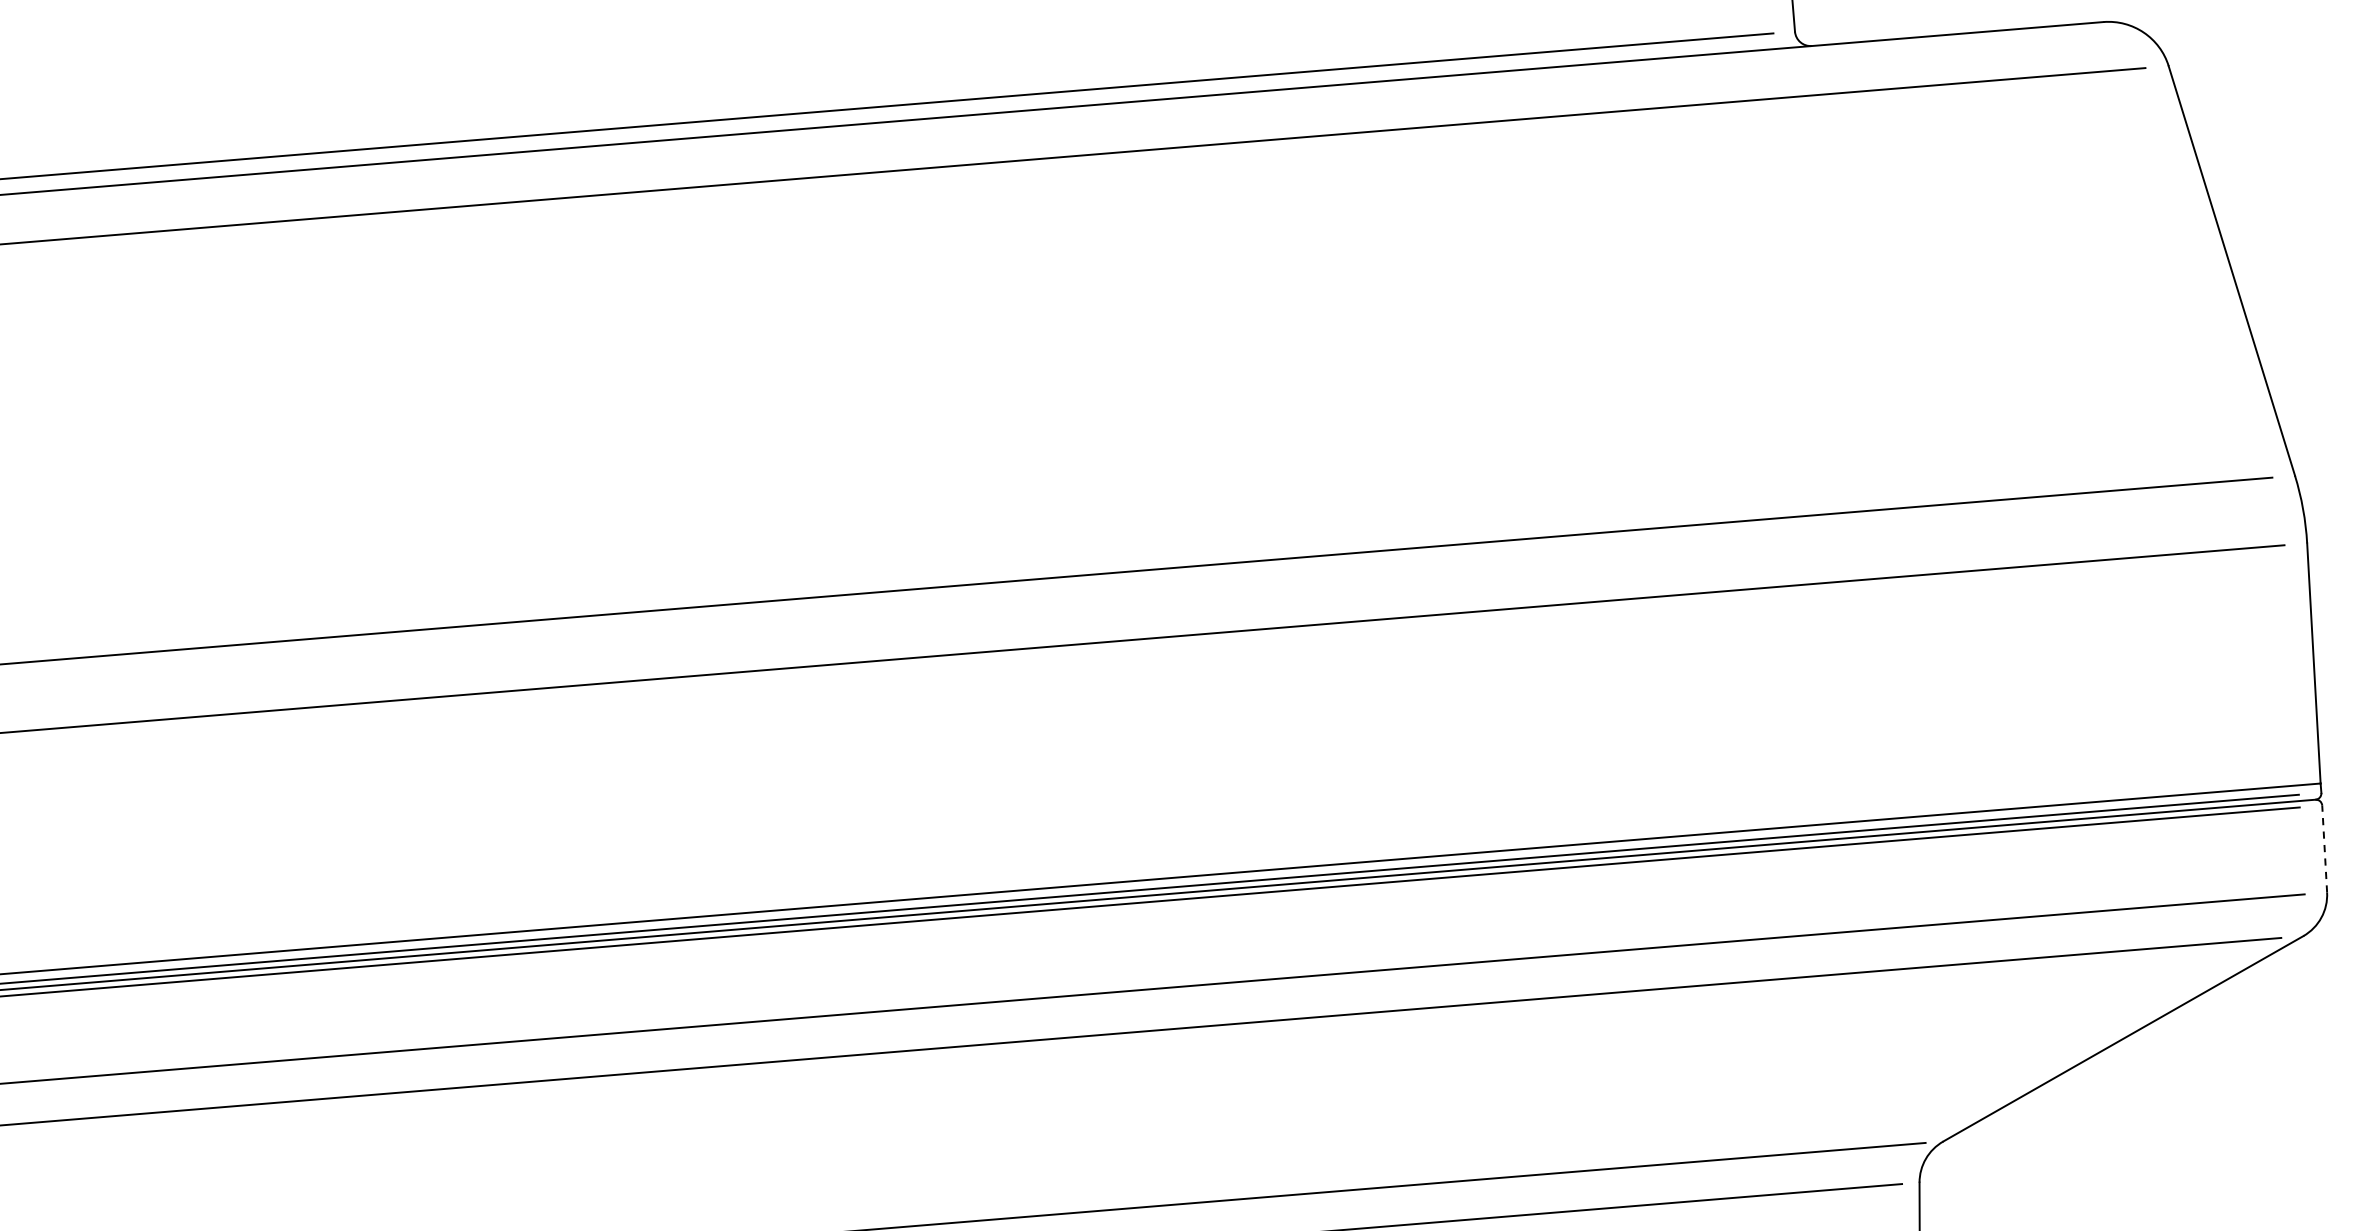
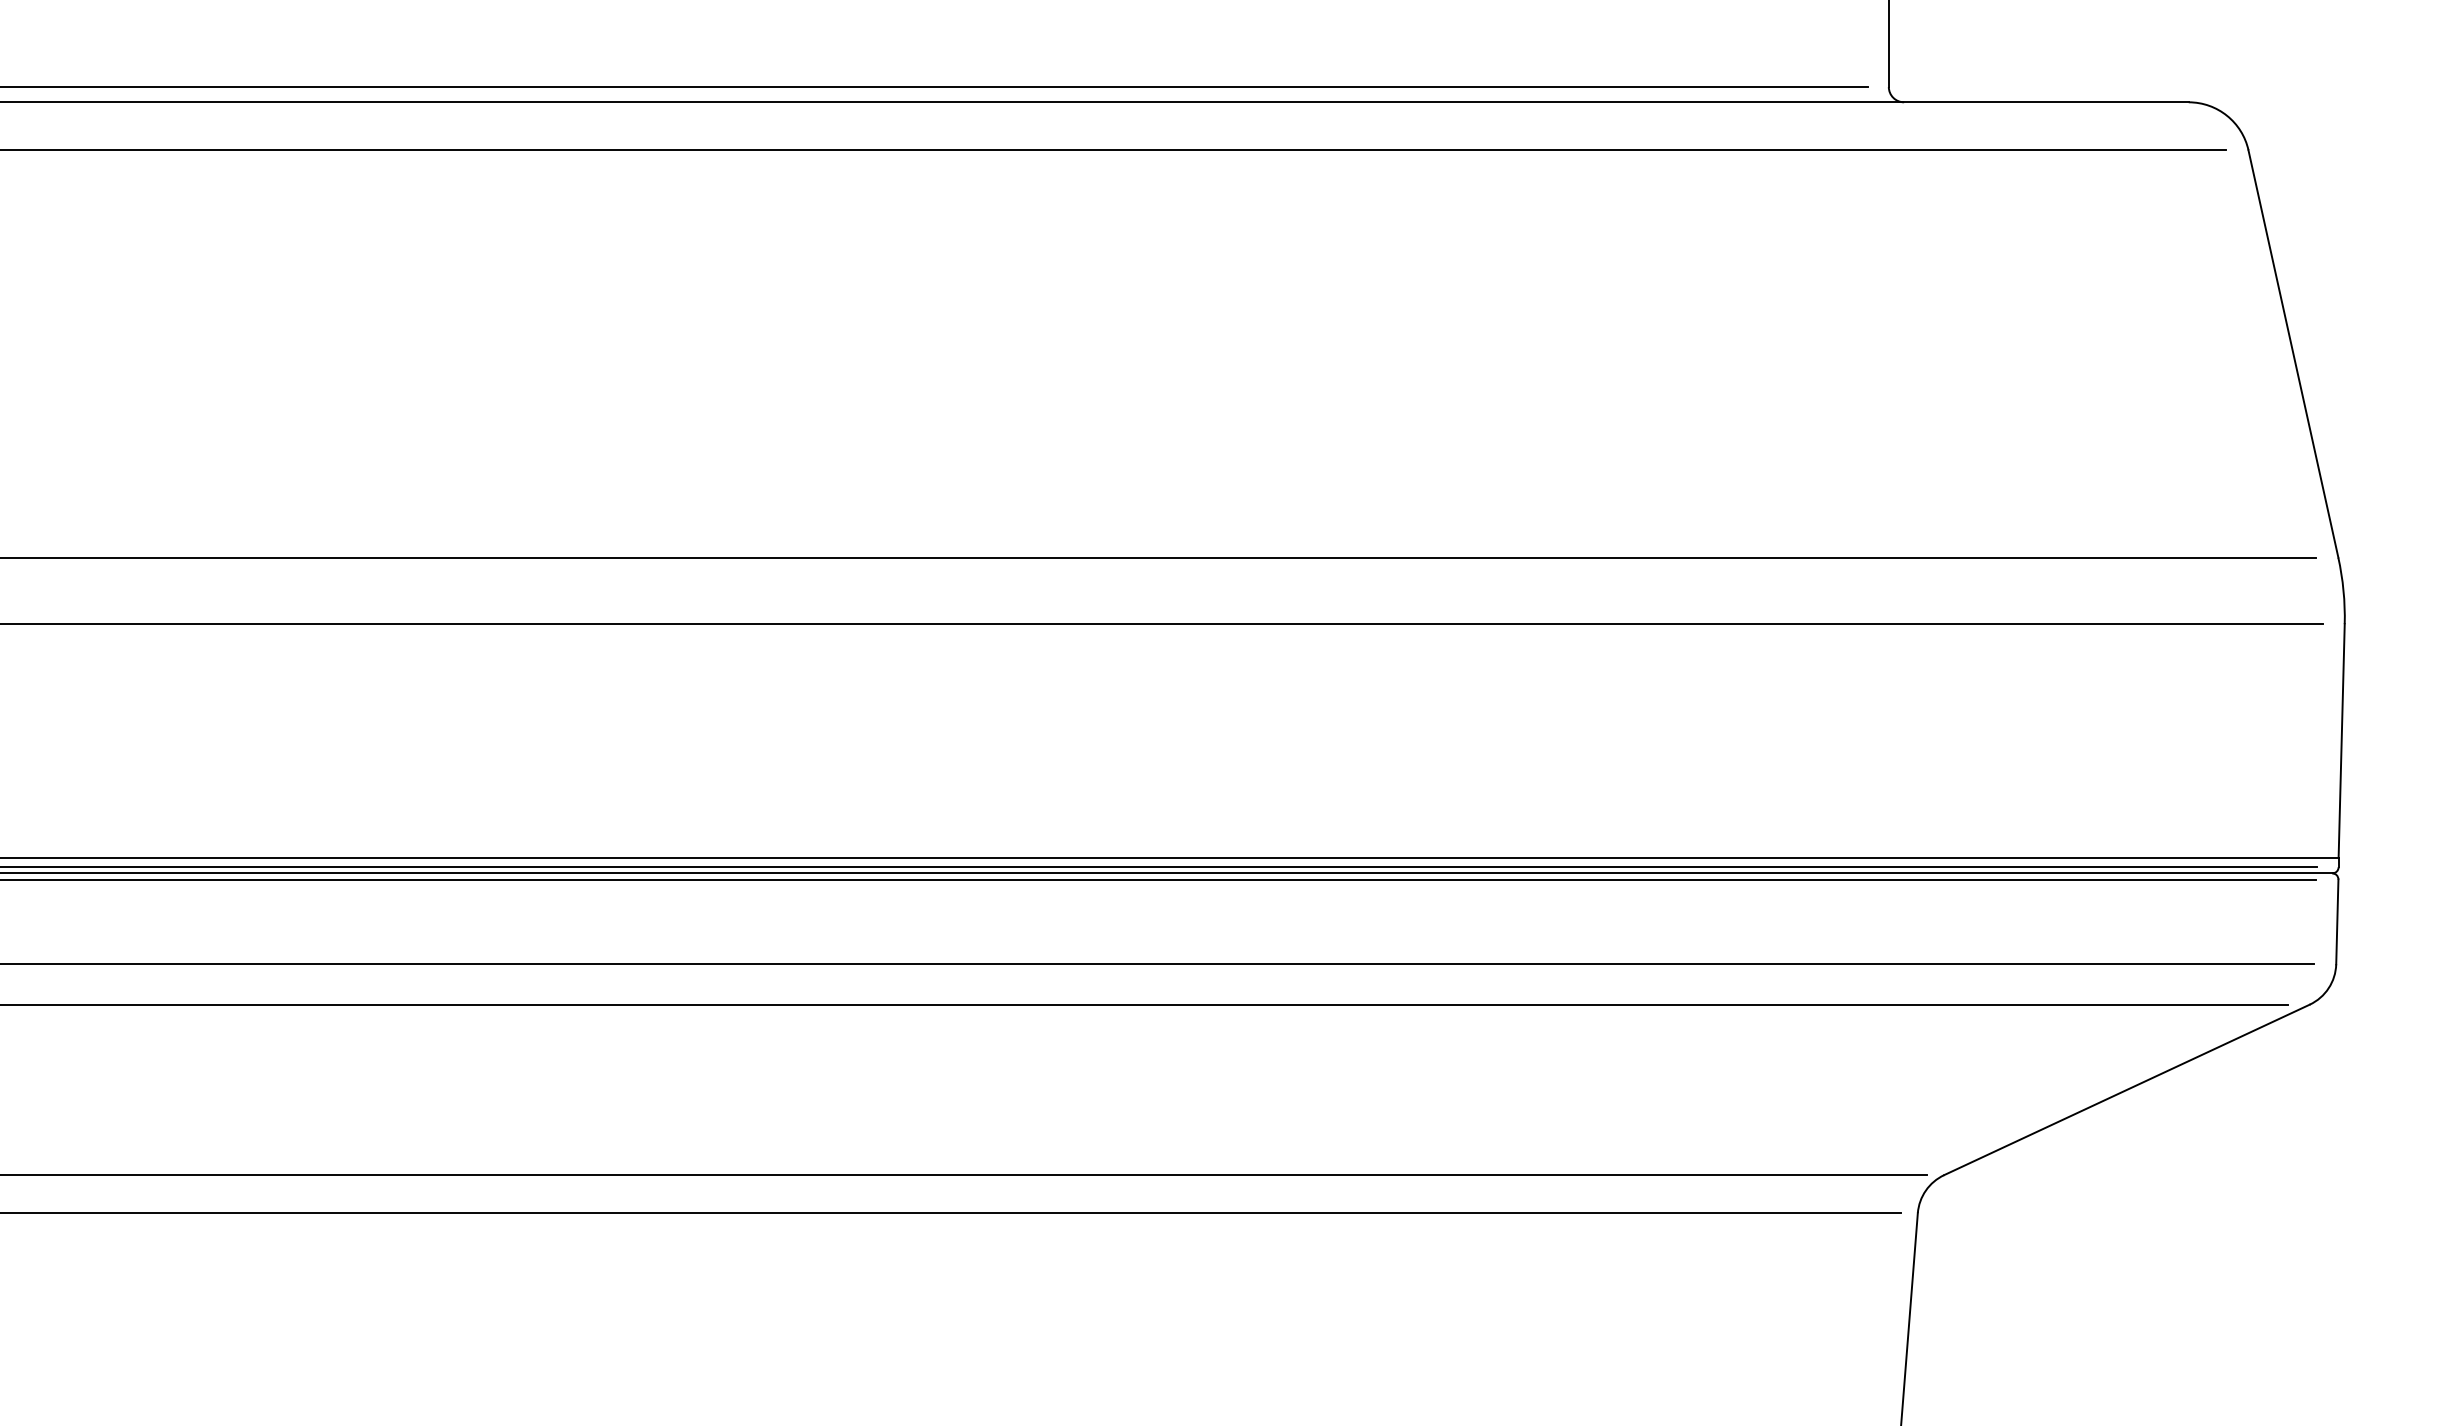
line: (2324, 848) -> (2337, 921), dashed -> solid

